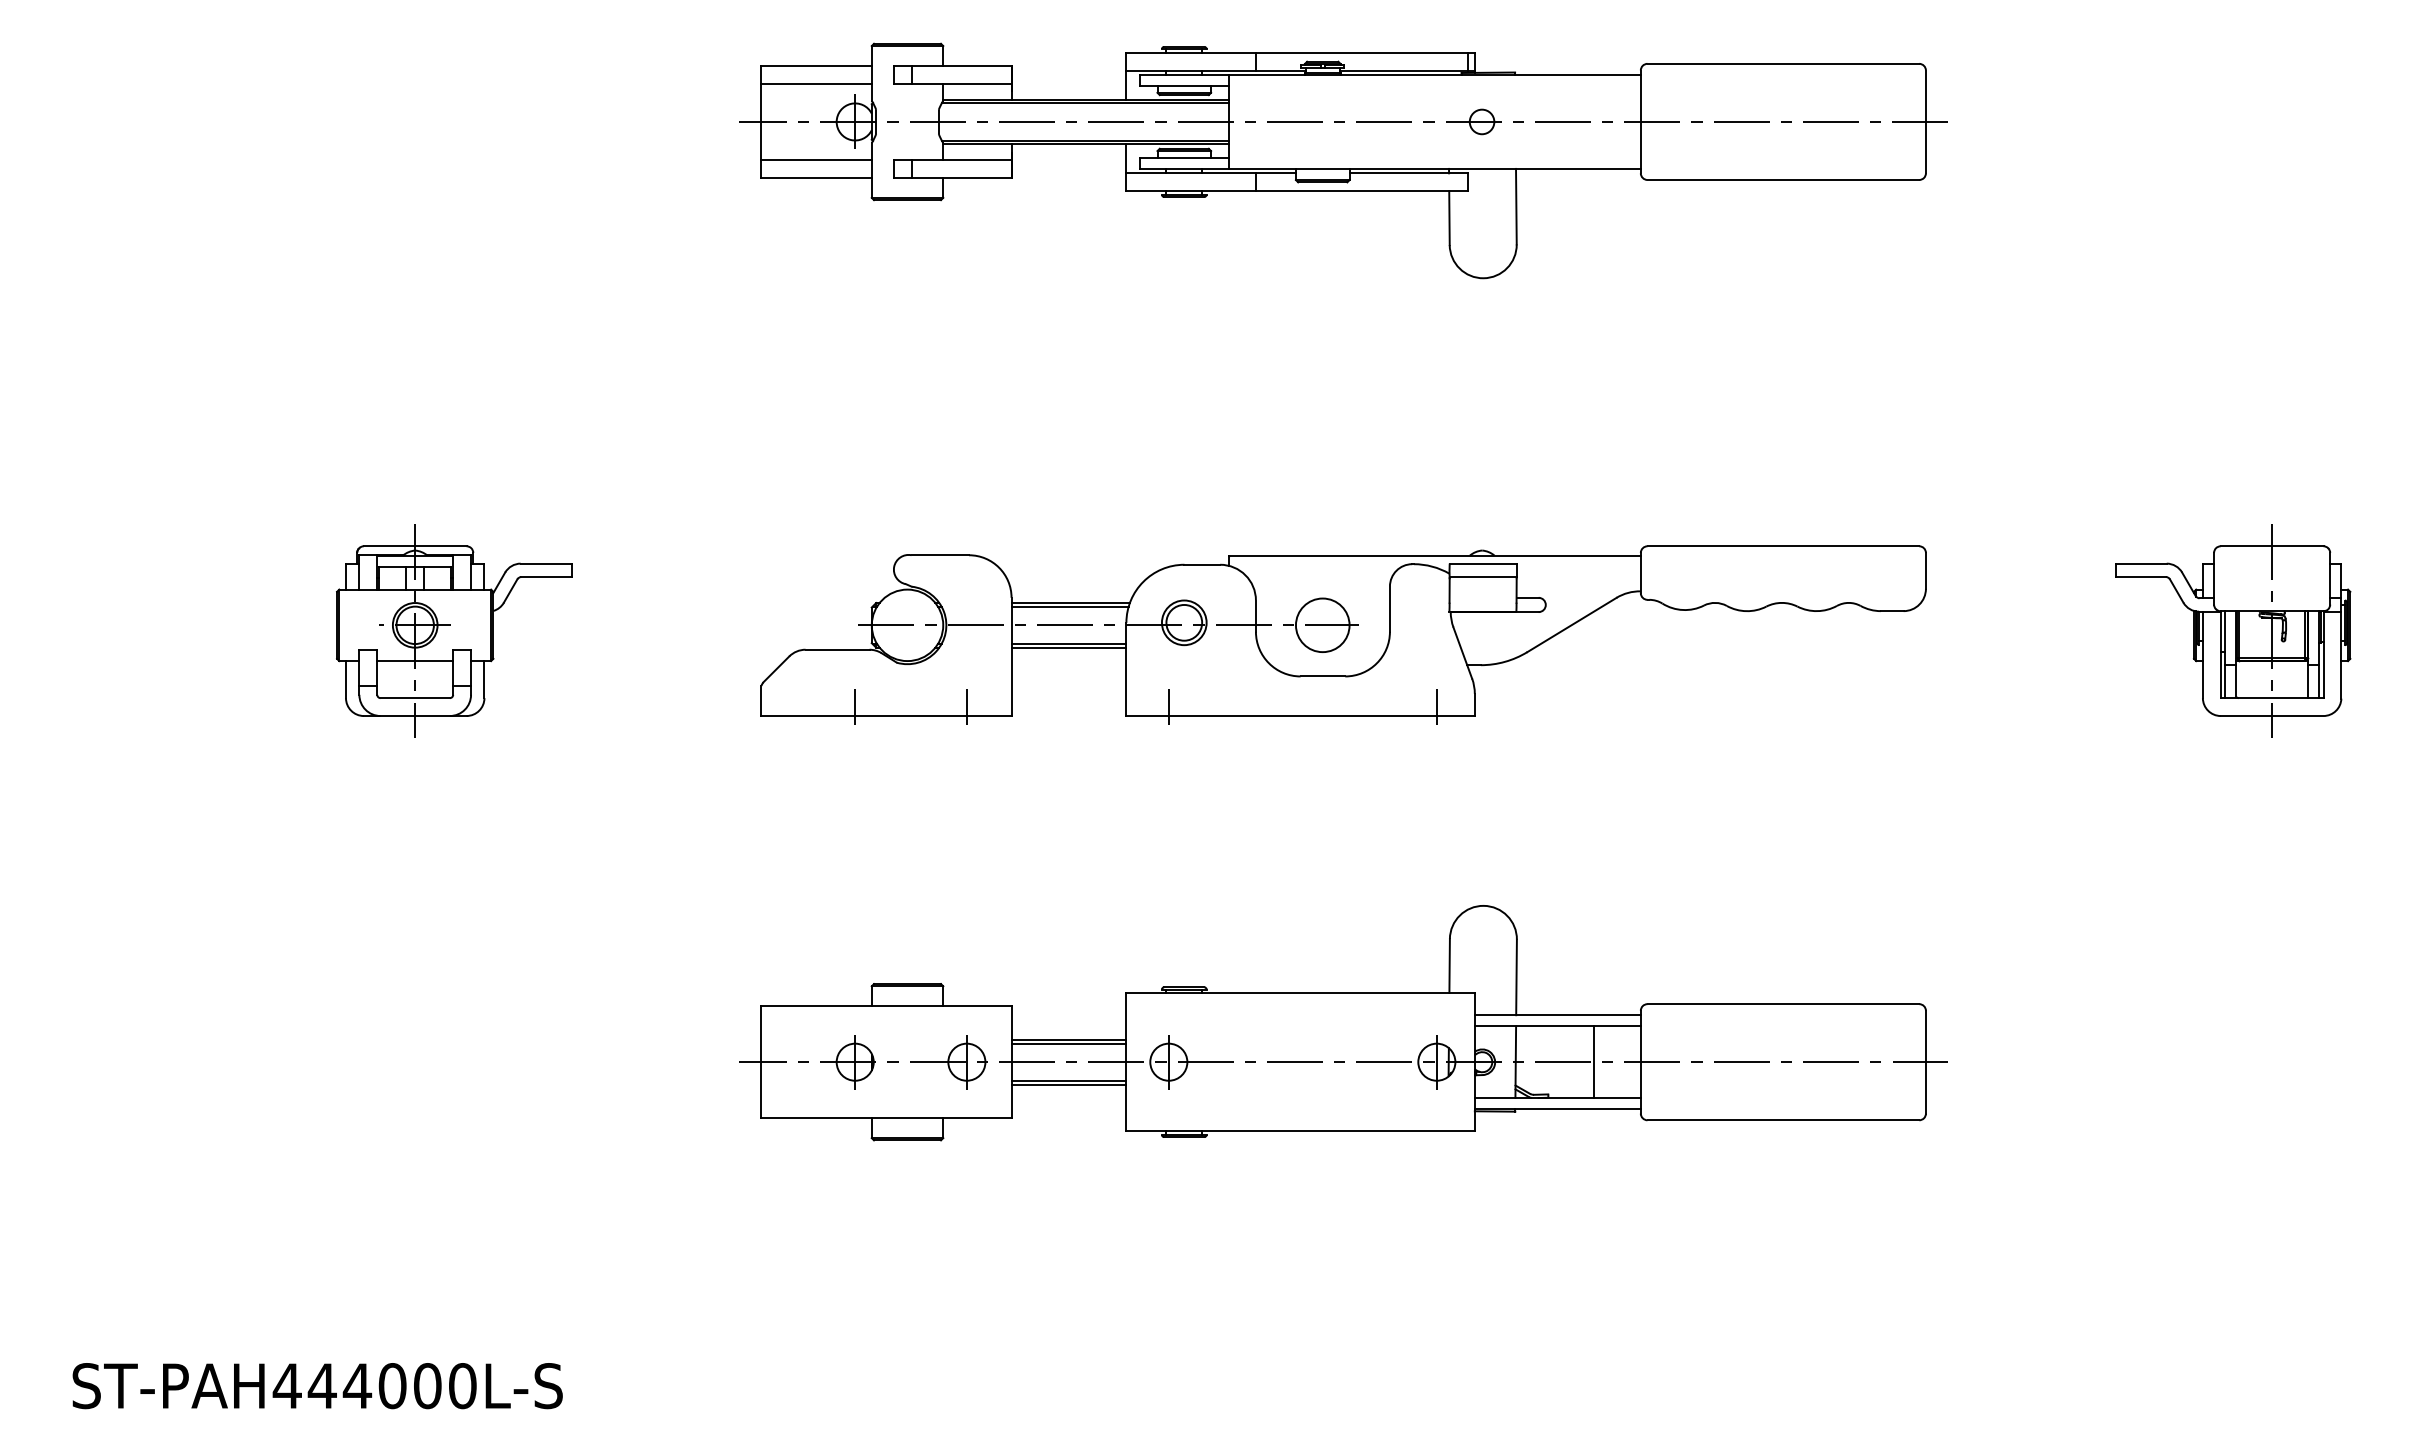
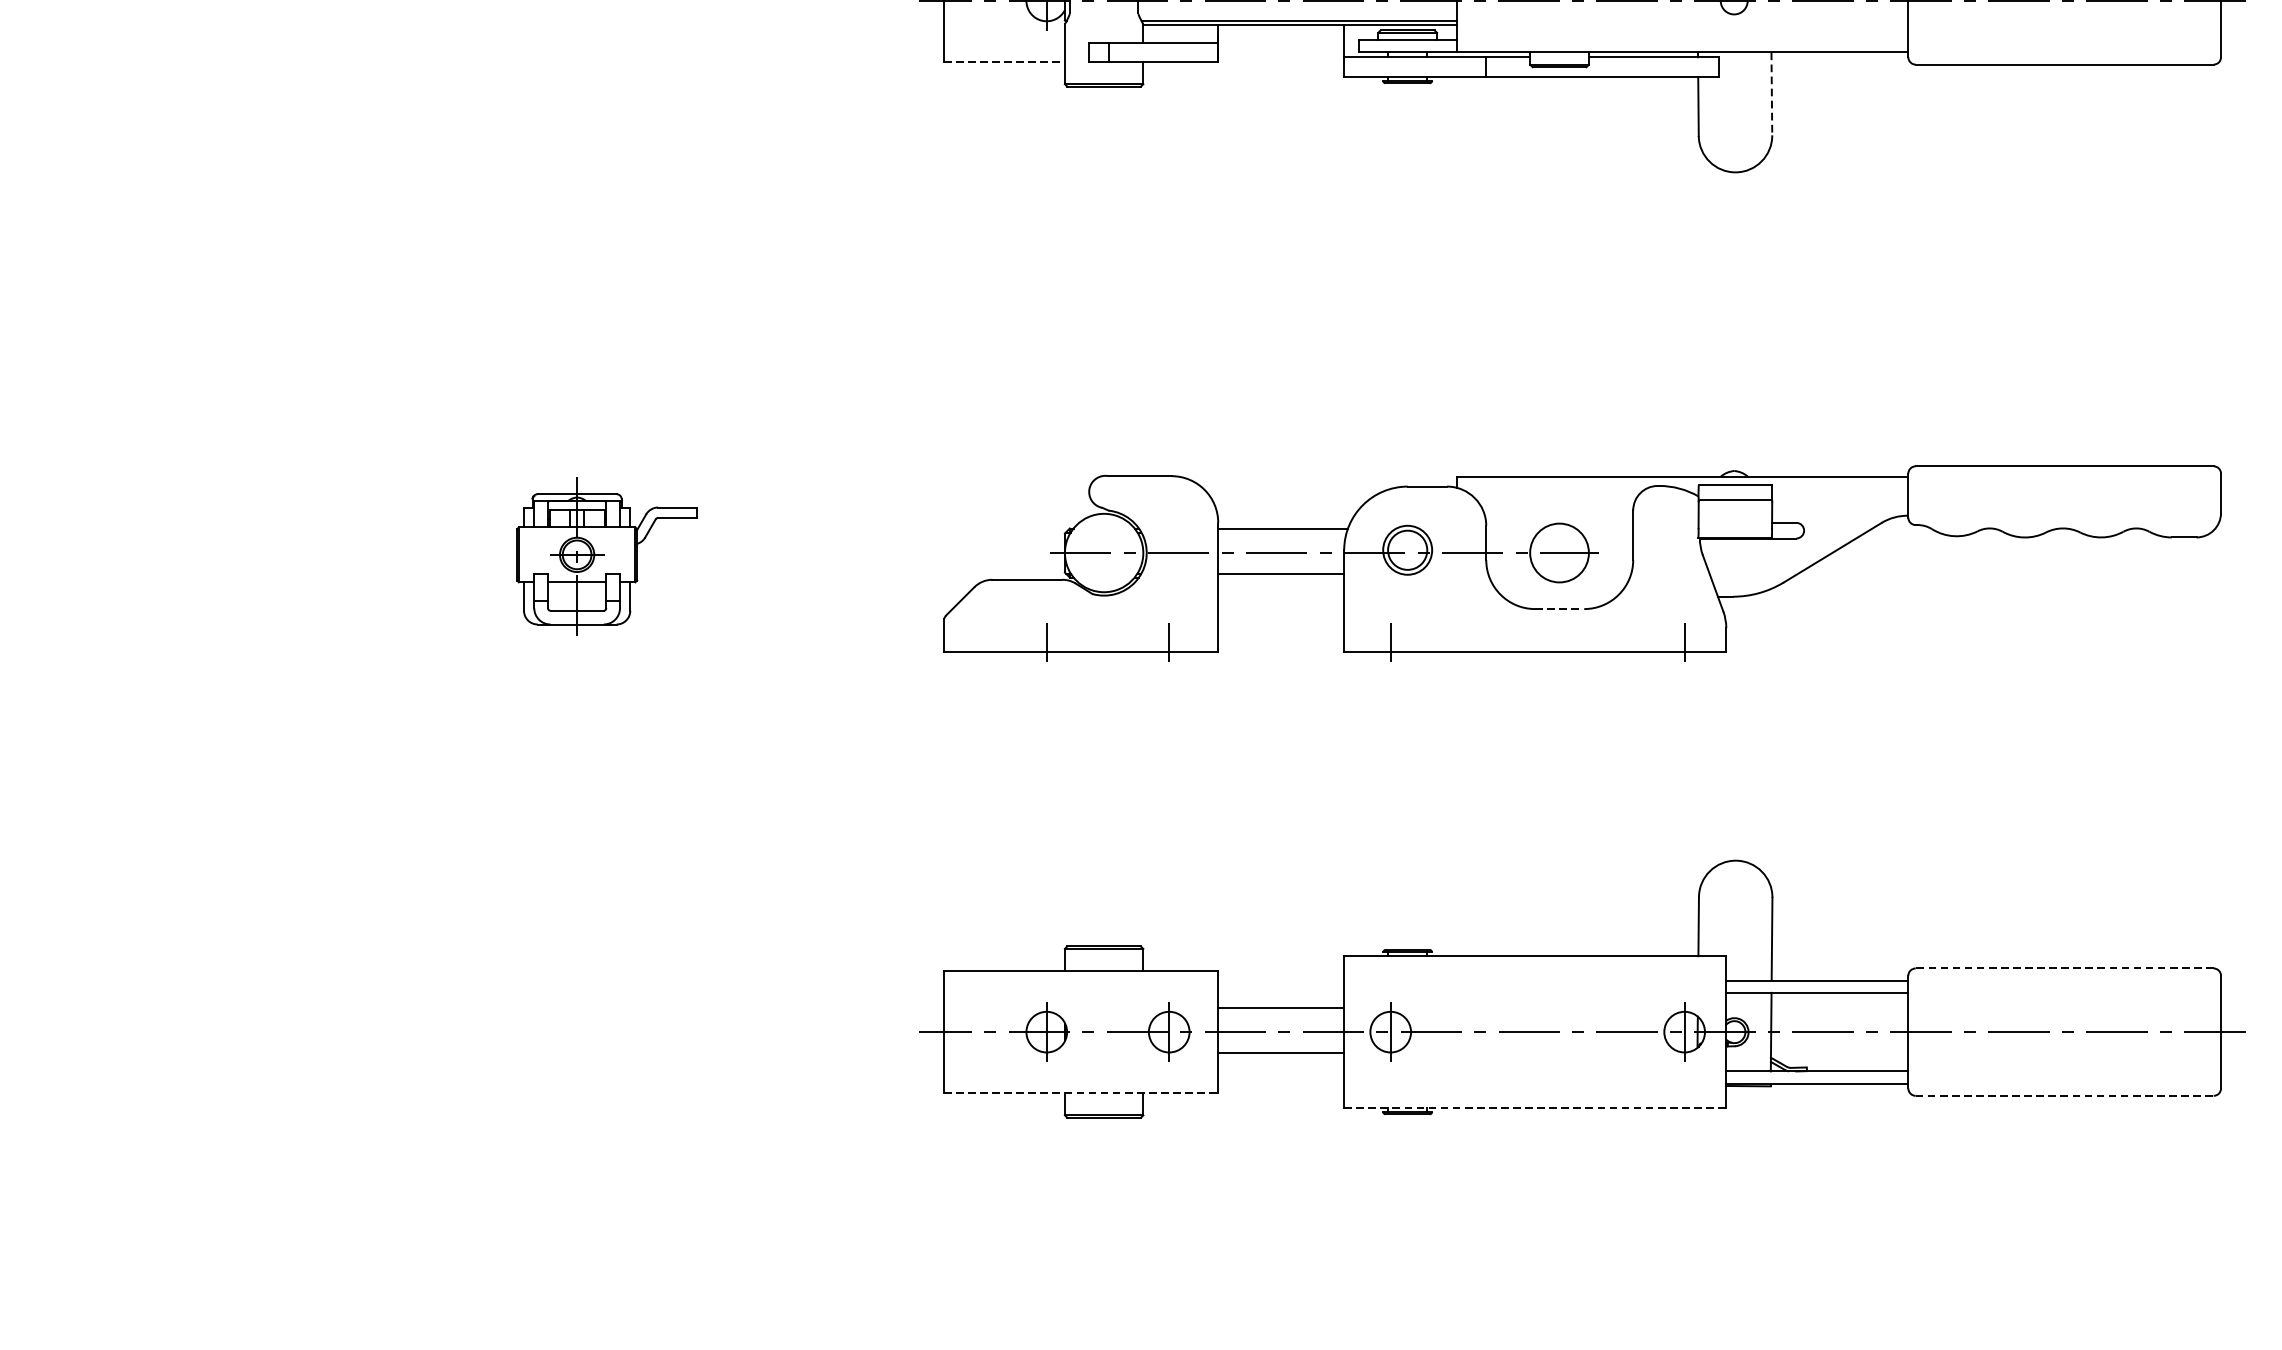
line: (816, 159) -> (1004, 42), removed
line: (817, 177) -> (1005, 61), solid -> dashed
line: (1516, 206) -> (1771, 93), solid -> dashed
line: (1069, 606) -> (1281, 532), removed
part: (454, 630) -> (607, 558), size x0.7
line: (1068, 647) -> (1280, 577), removed
line: (1323, 676) -> (1560, 609), solid -> dashed
line: (1783, 1004) -> (2064, 968), solid -> dashed
line: (1068, 1043) -> (1280, 1011), removed
line: (1594, 1062) -> (1857, 1032), removed
line: (1068, 1084) -> (1280, 1056), removed
line: (886, 1118) -> (1081, 1093), solid -> dashed
line: (1783, 1120) -> (2064, 1096), solid -> dashed
line: (1301, 1131) -> (1536, 1108), solid -> dashed

